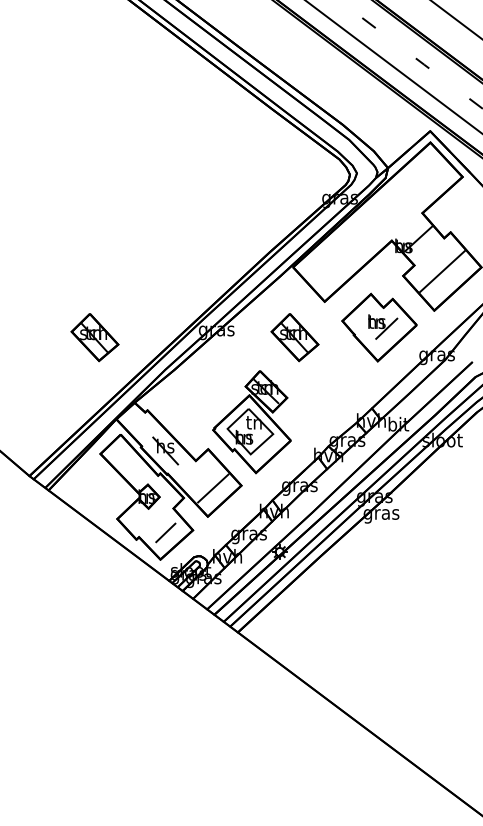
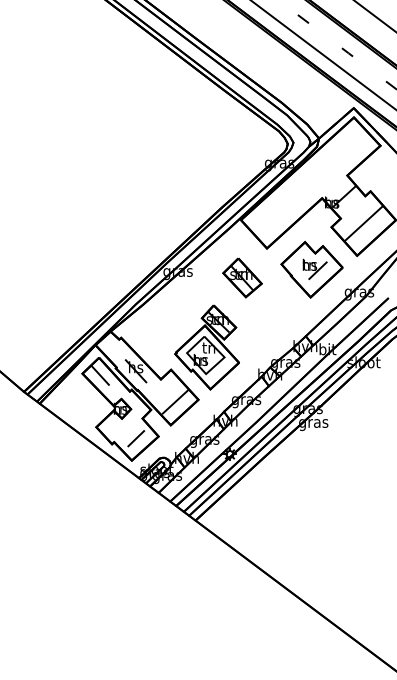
part: (94, 337) -> (77, 277), removed
line: (122, 456) -> (100, 375), added

